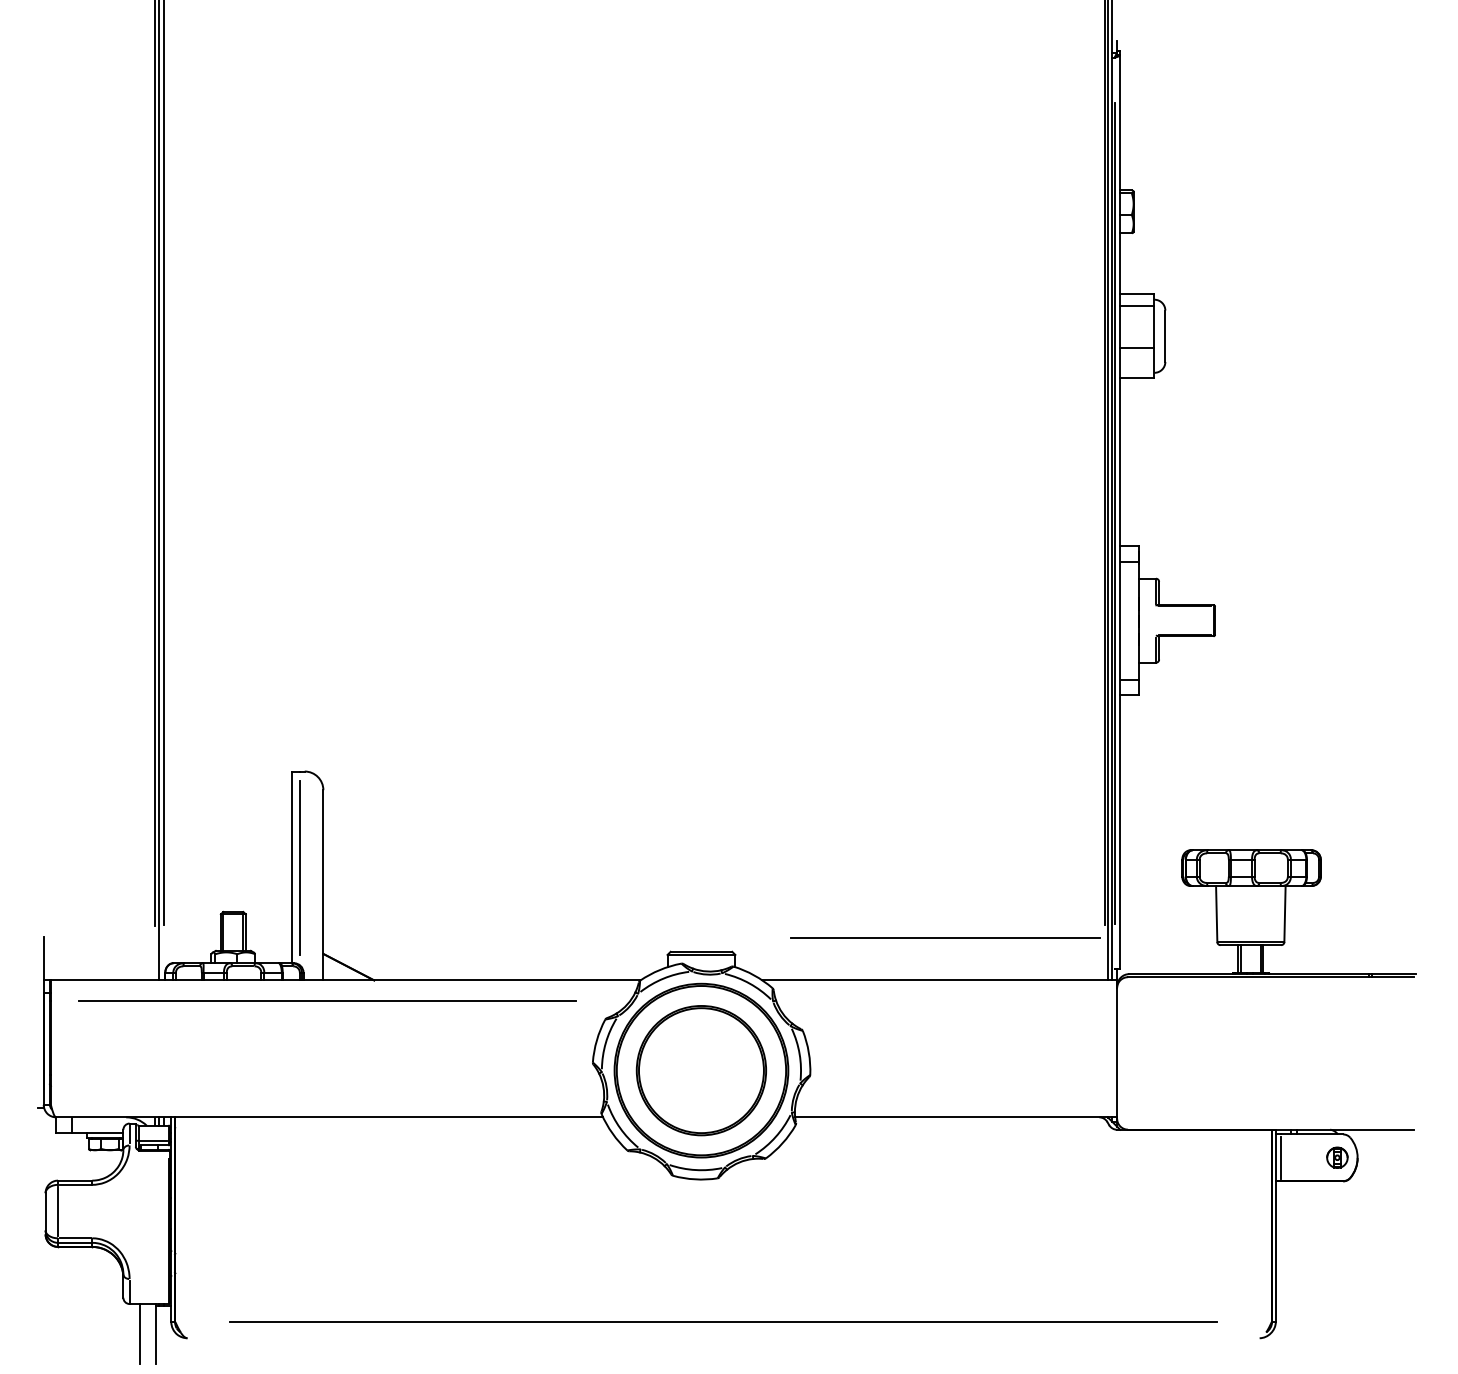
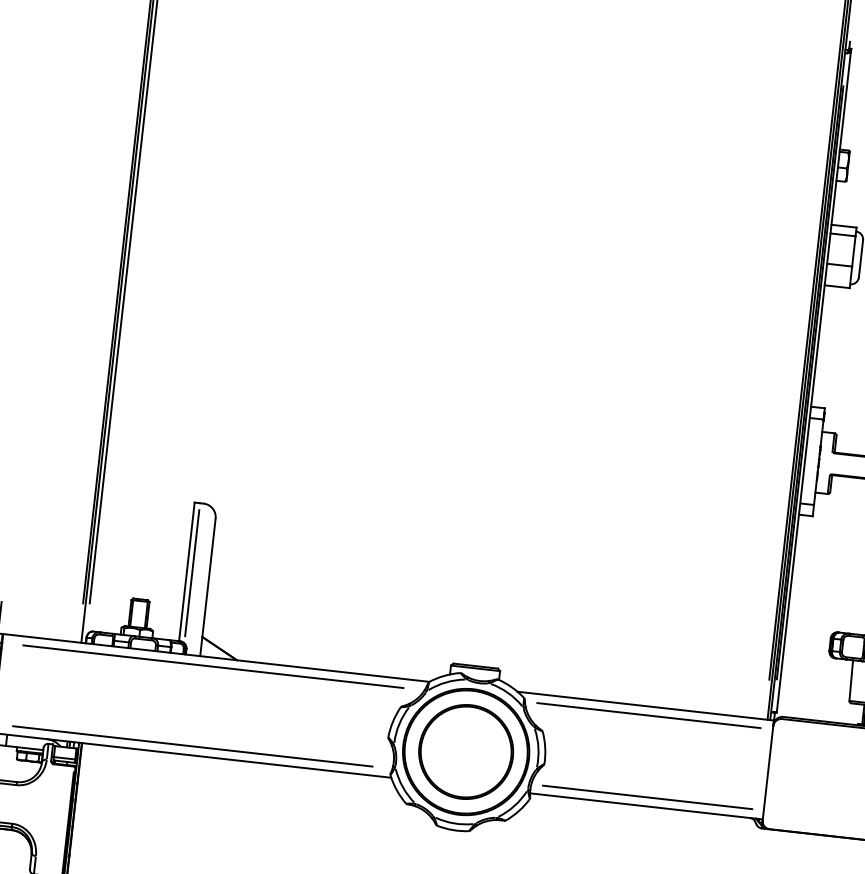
line: (945, 937) -> (648, 715), moved
line: (342, 992) -> (213, 666), added
line: (327, 1000) -> (193, 746), moved
line: (956, 1104) -> (647, 797), added

